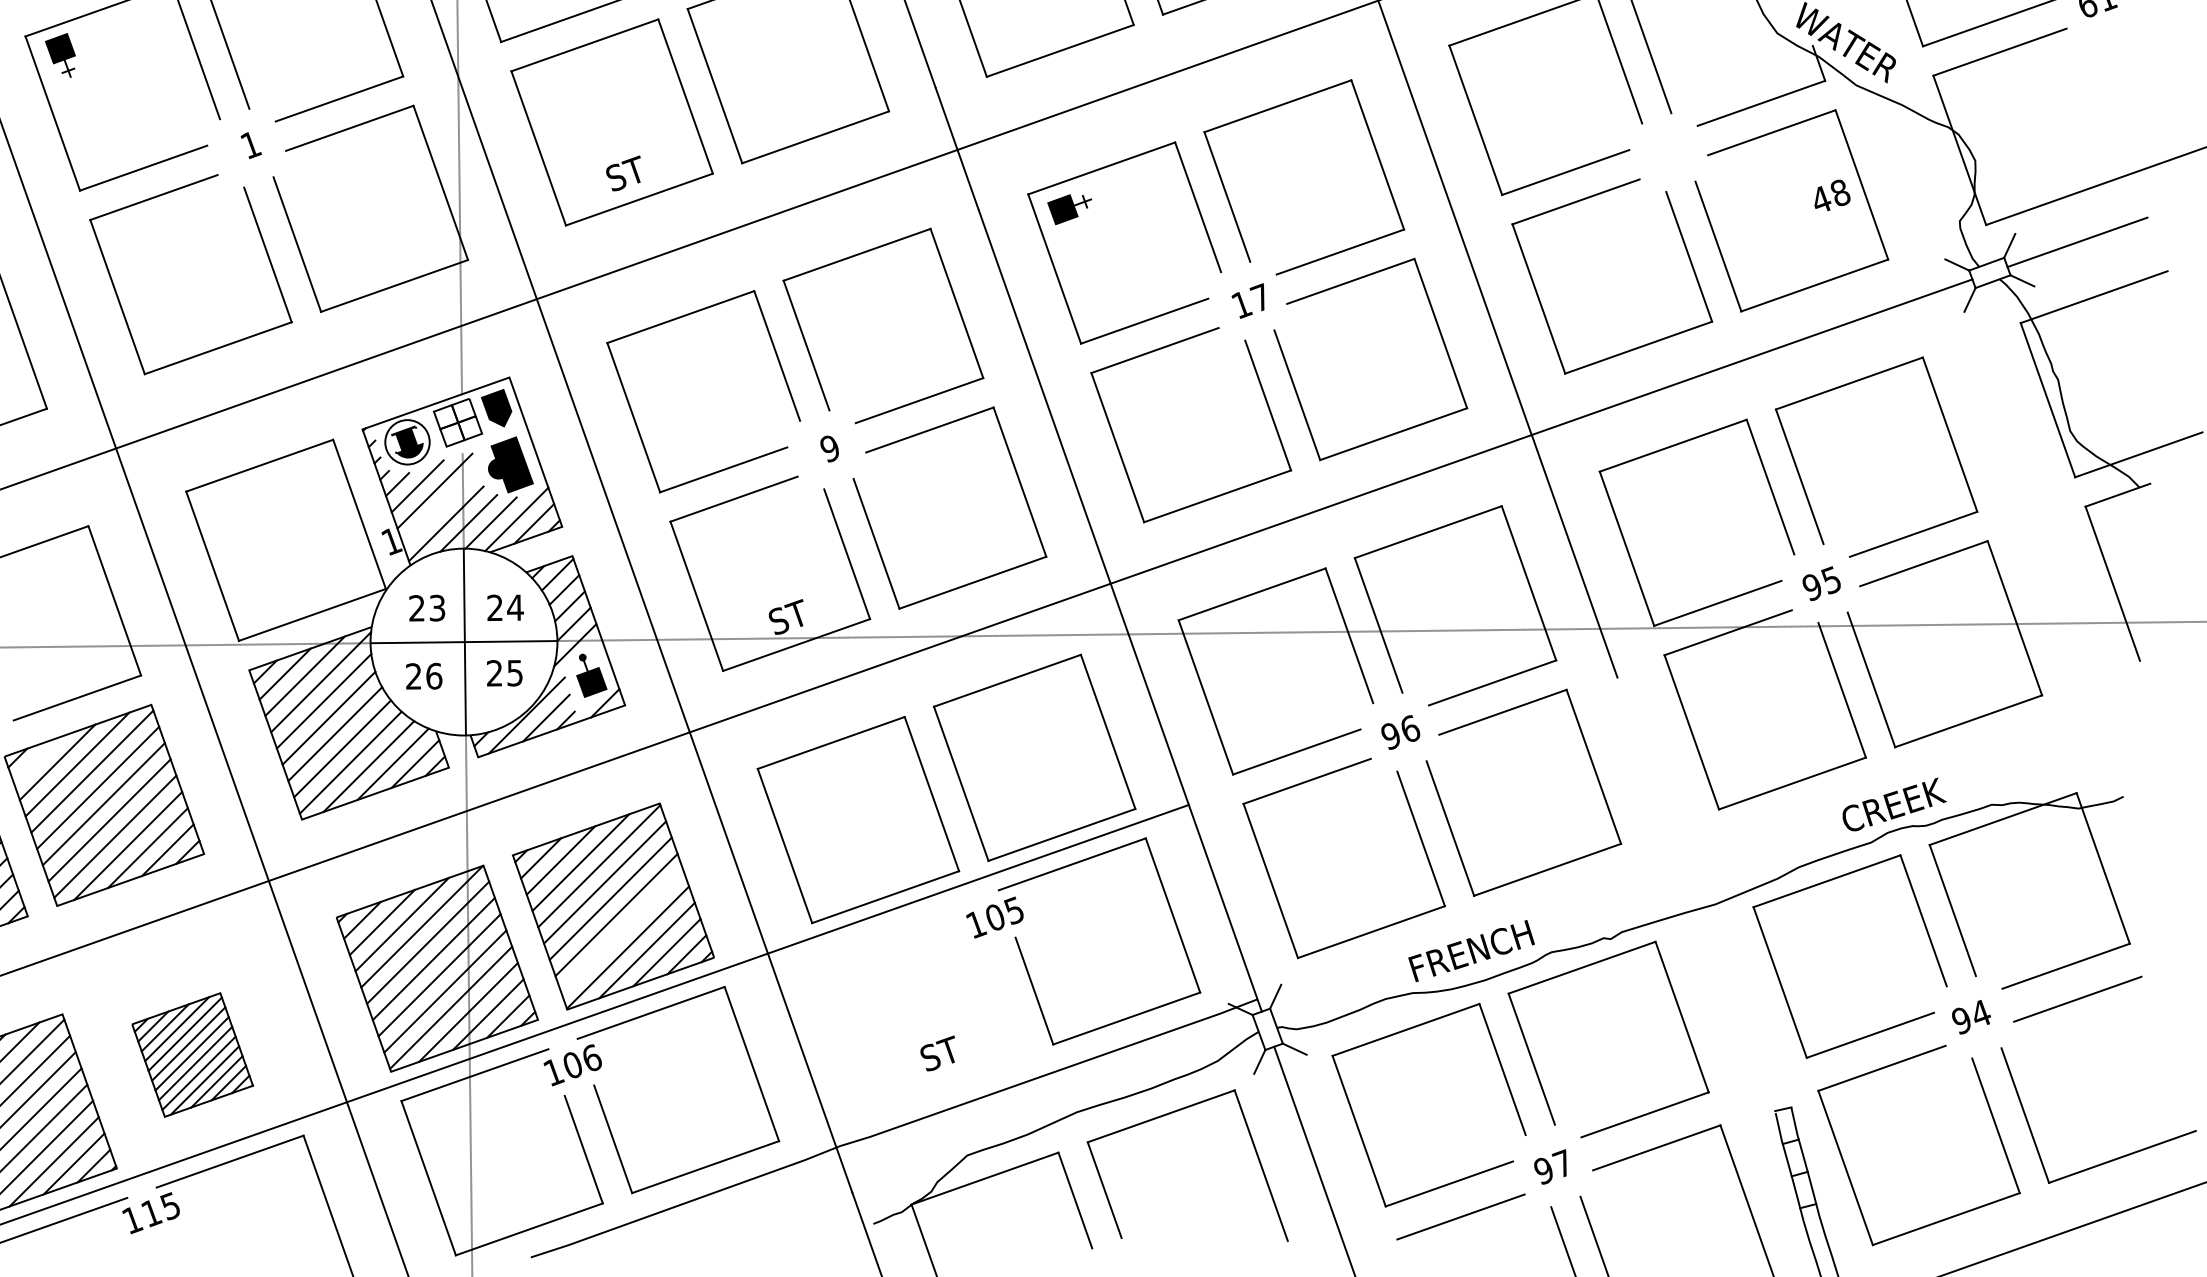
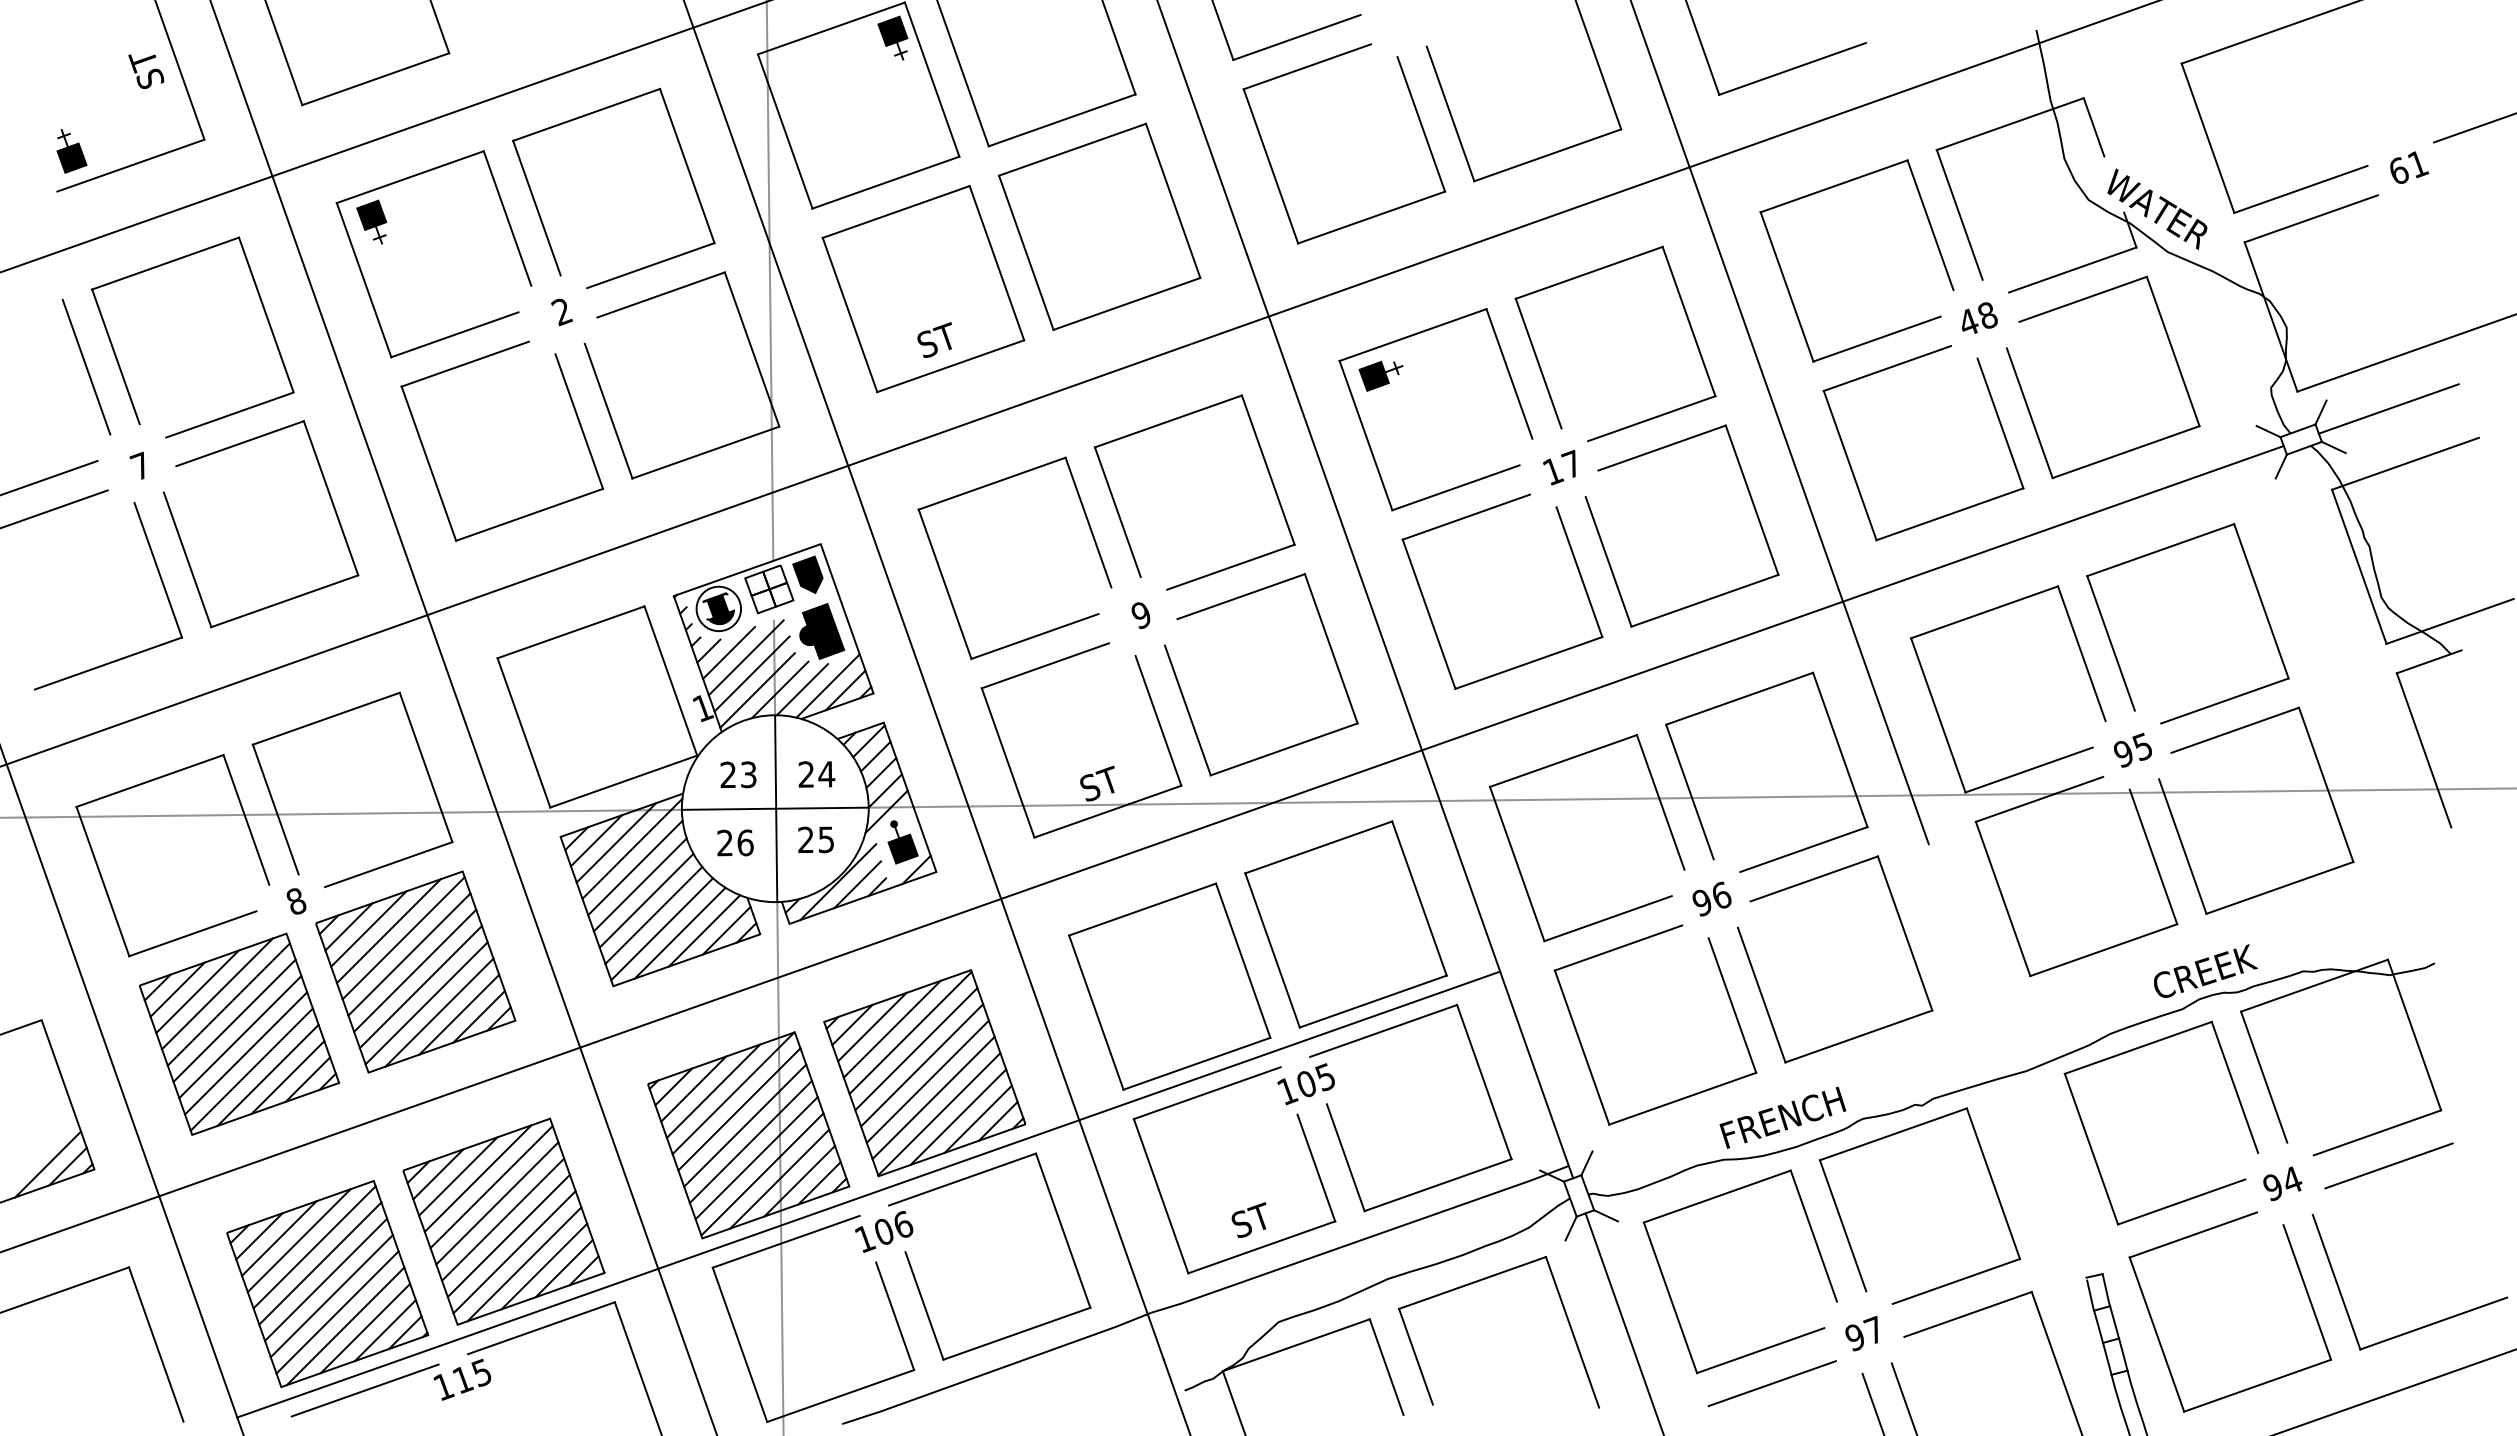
text: (251, 145) -> (562, 312), 1 -> 2
text: (1832, 194) -> (1979, 317), moved
line: (440, 506) -> (751, 673), added
line: (37, 759) -> (348, 926), added
line: (622, 930) -> (933, 1097), added
part: (850, 1026) -> (1161, 1193), added
part: (192, 1054) -> (503, 1221), size x1.67

